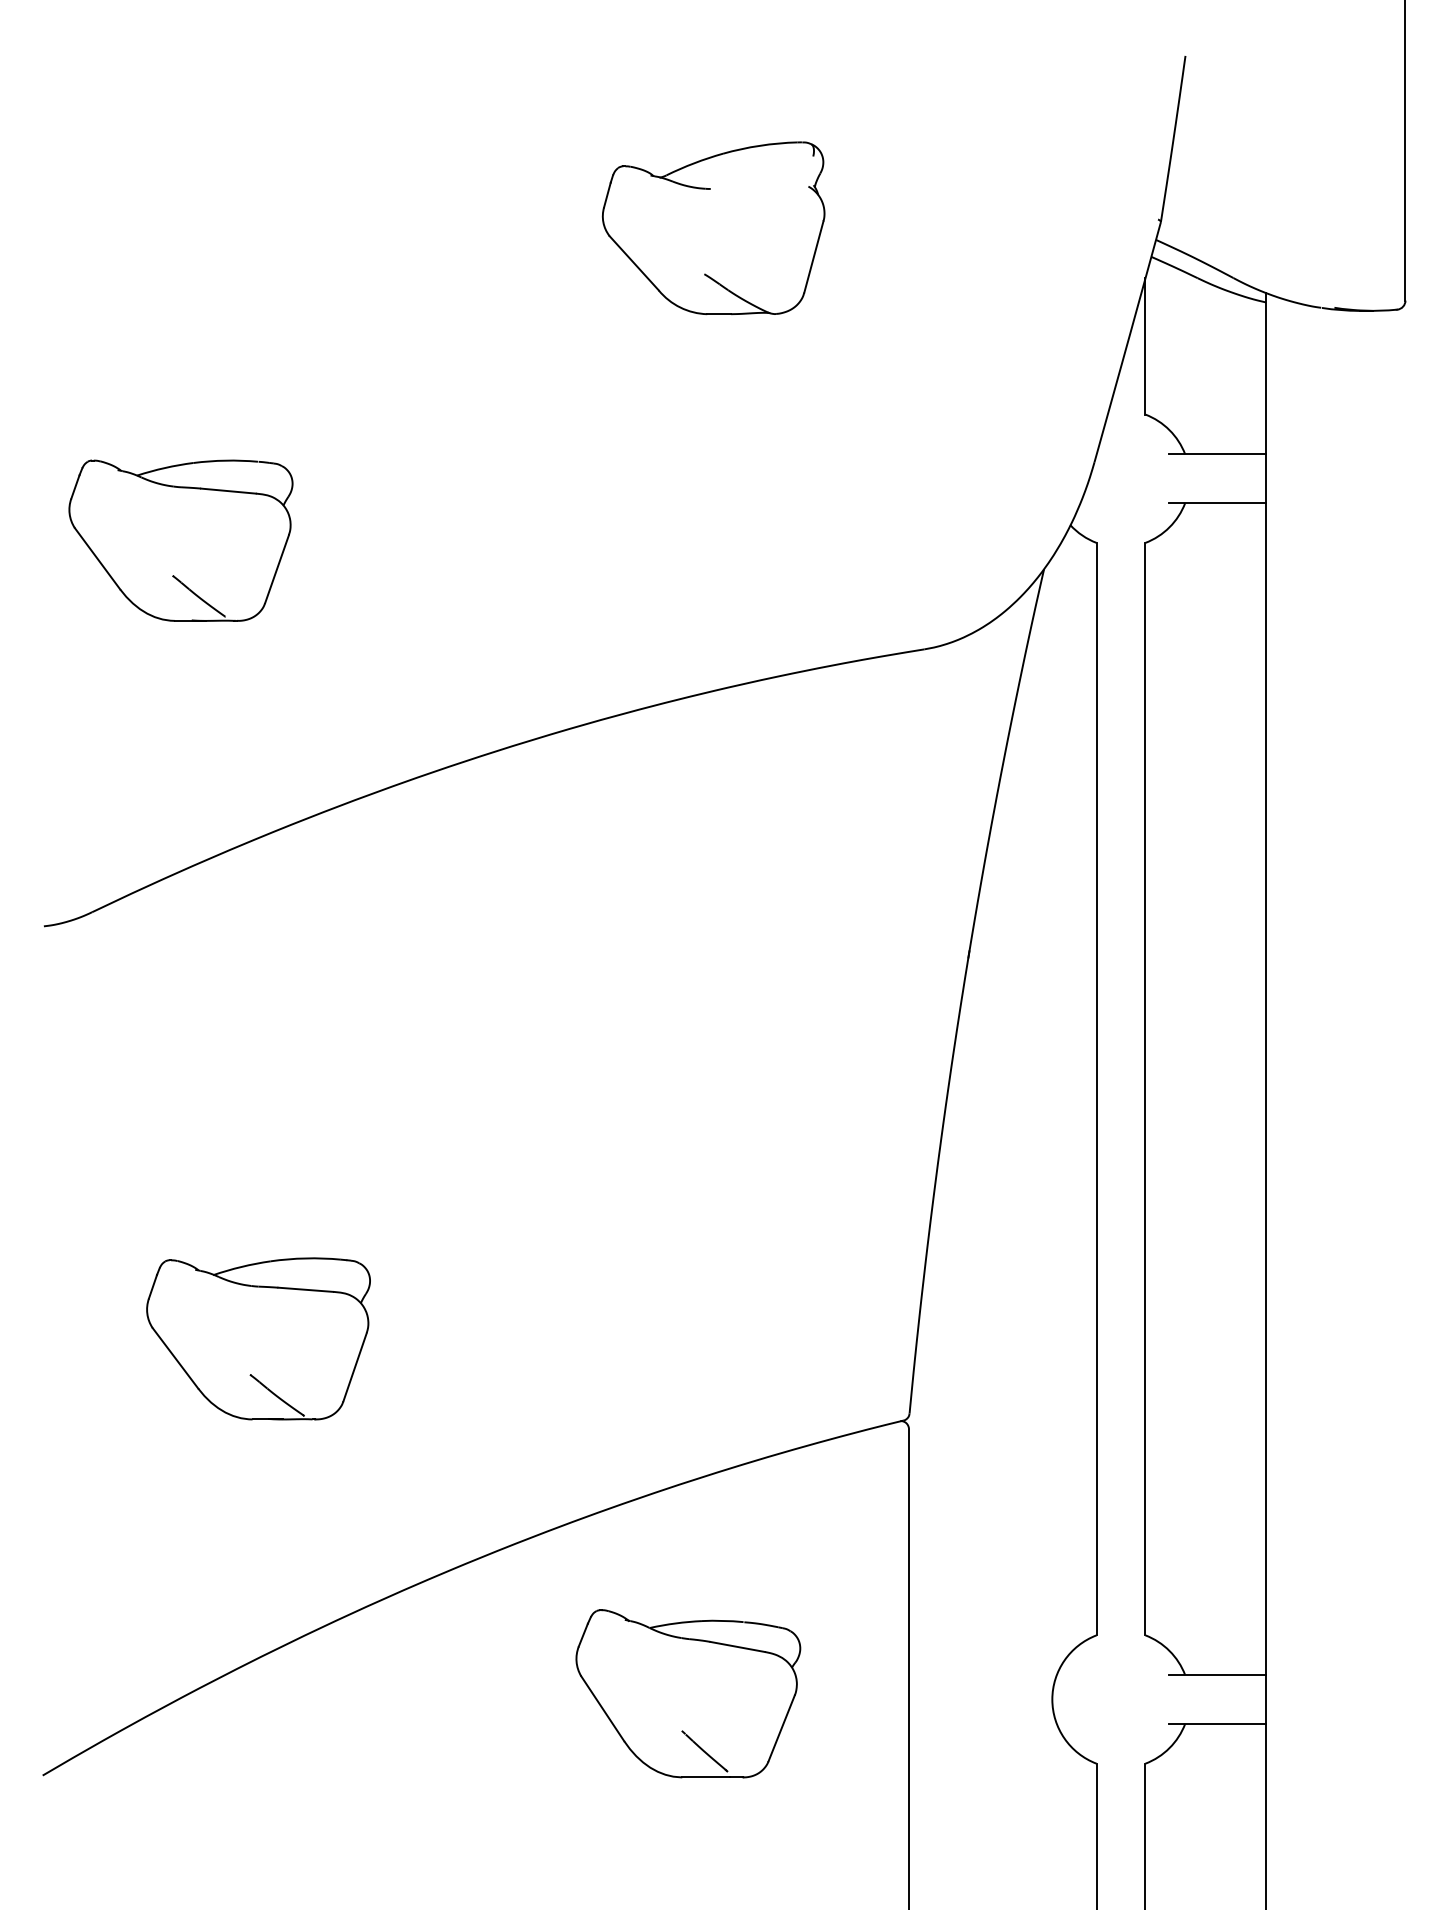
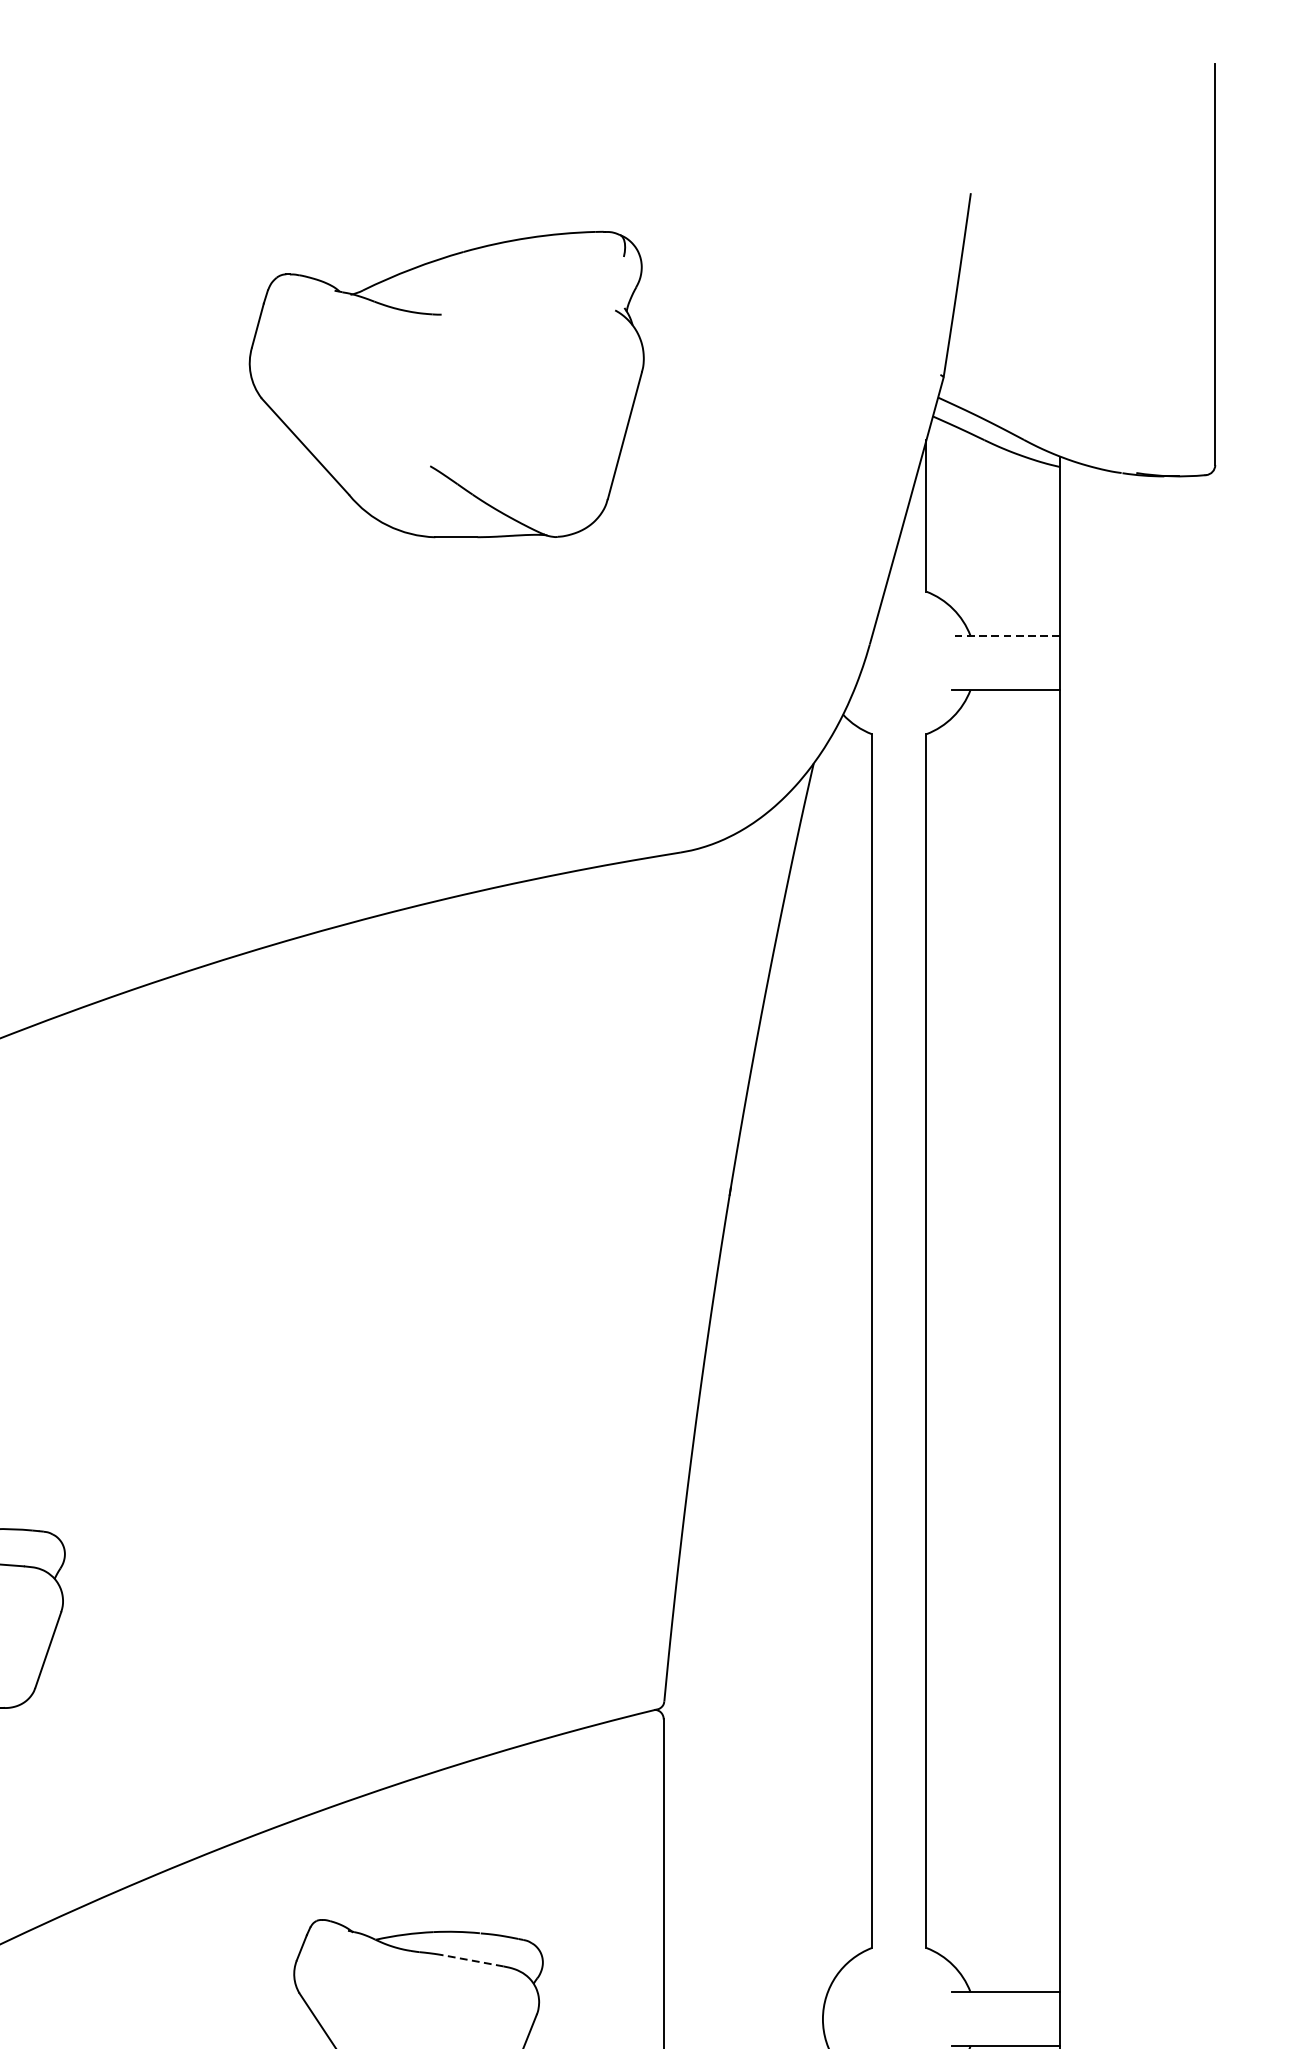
part: (713, 228) -> (446, 384), size x1.6
line: (1217, 454) -> (1006, 636), solid -> dashed
line: (737, 1646) -> (473, 1960), solid -> dashed

